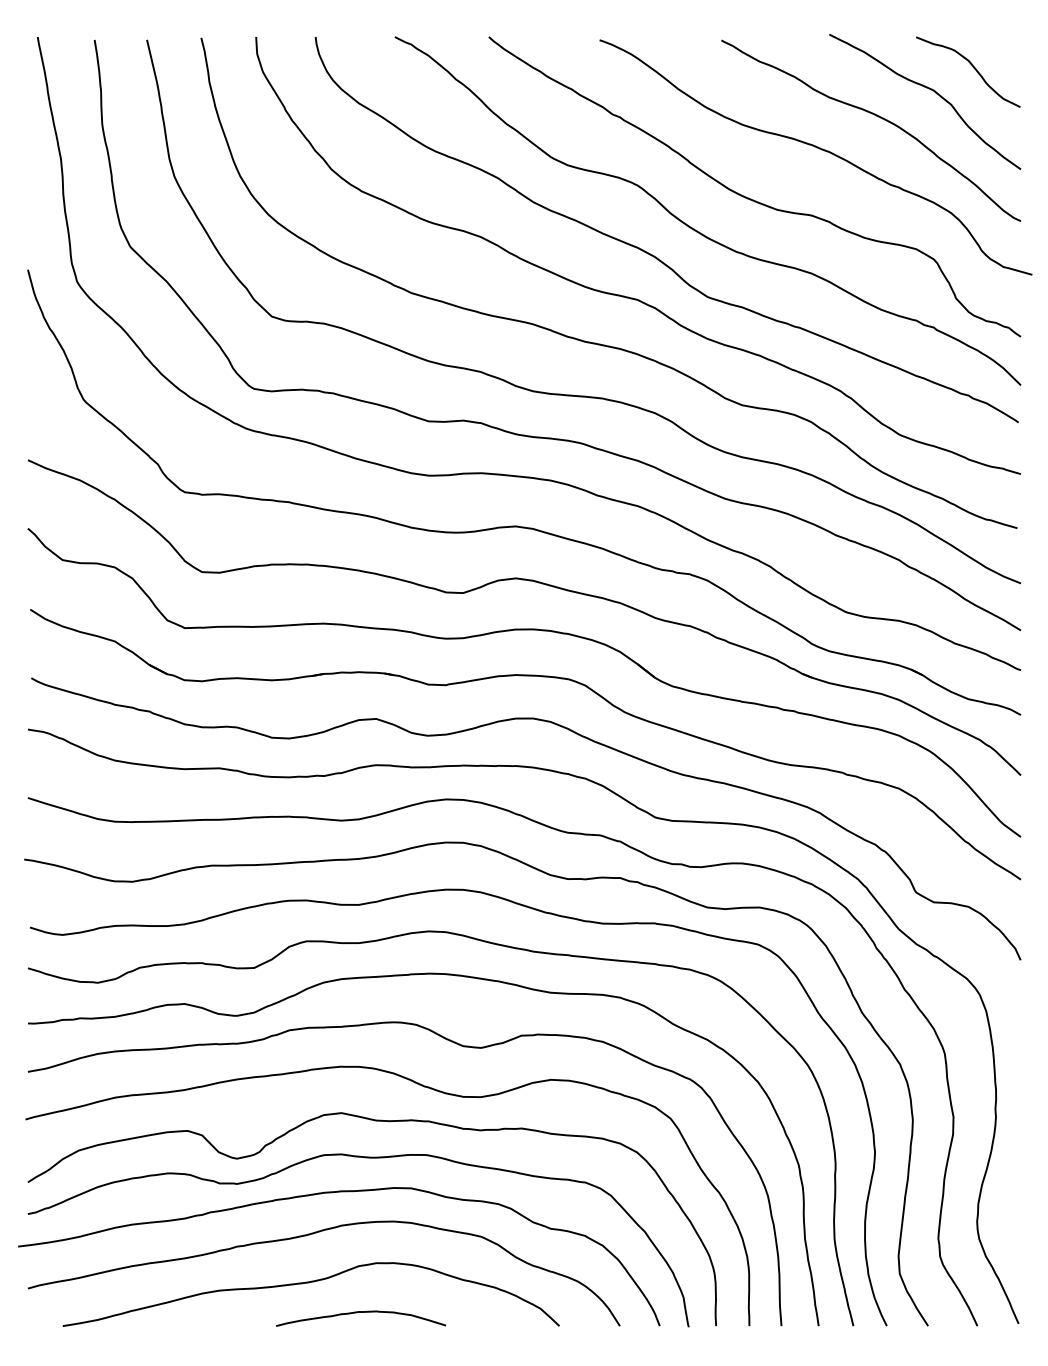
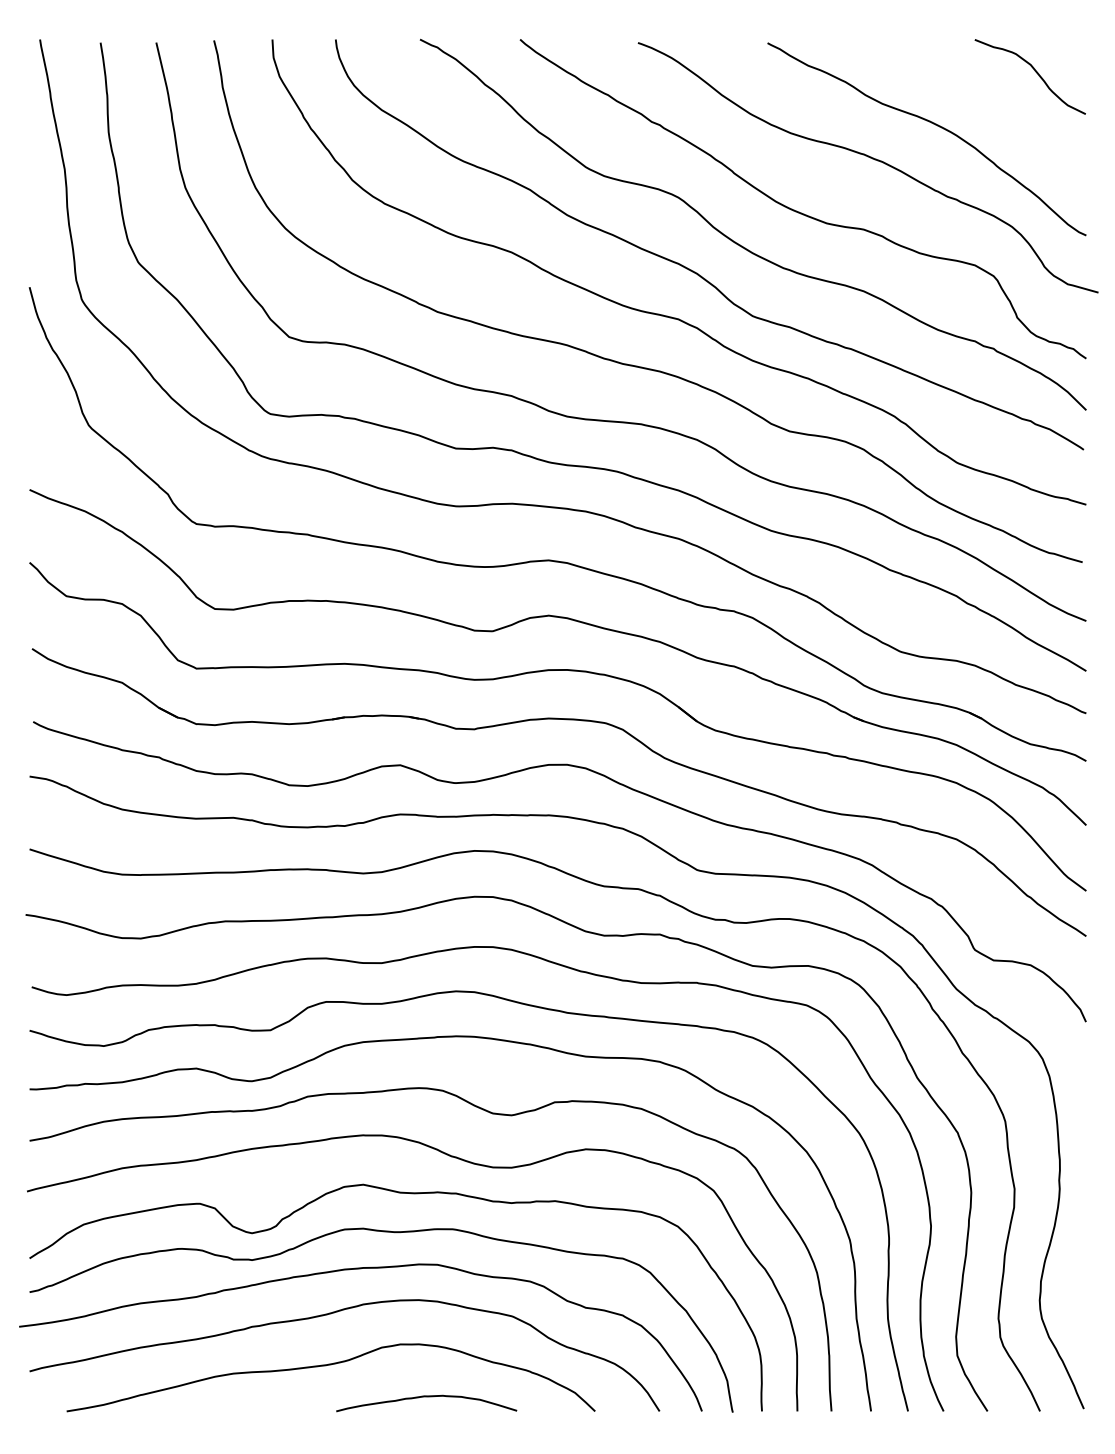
curve: (928, 89) -> (987, 95), removed
curve: (357, 1313) -> (422, 1397), moved

